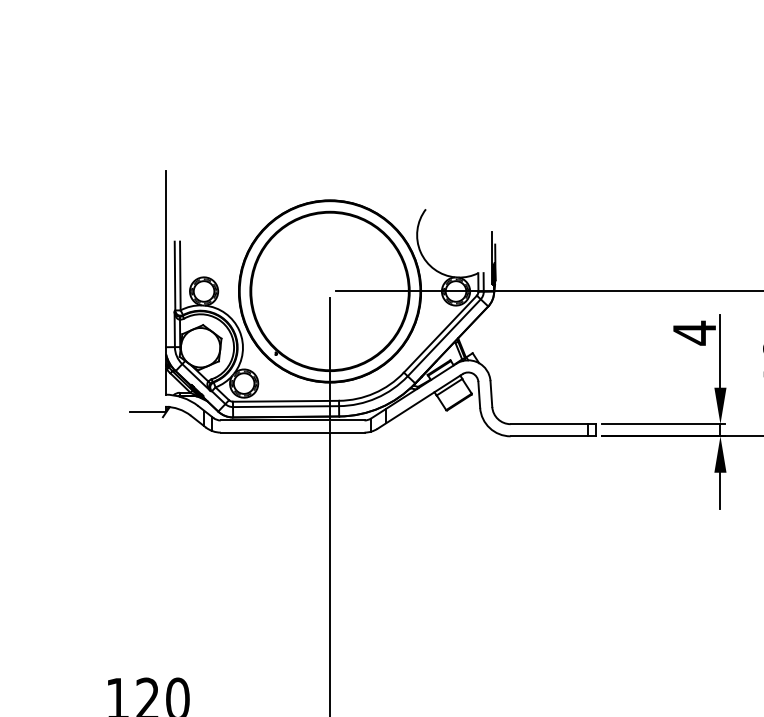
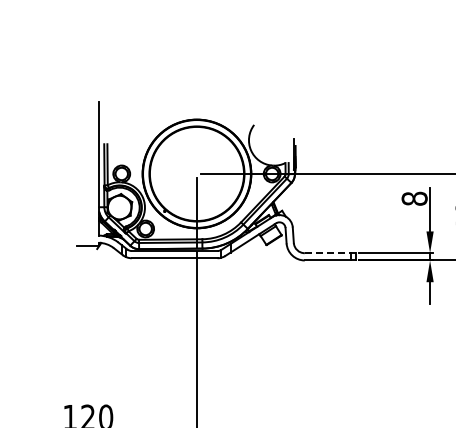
text: (694, 332) -> (414, 198), 4 -> 8
line: (551, 424) -> (329, 253), solid -> dashed

